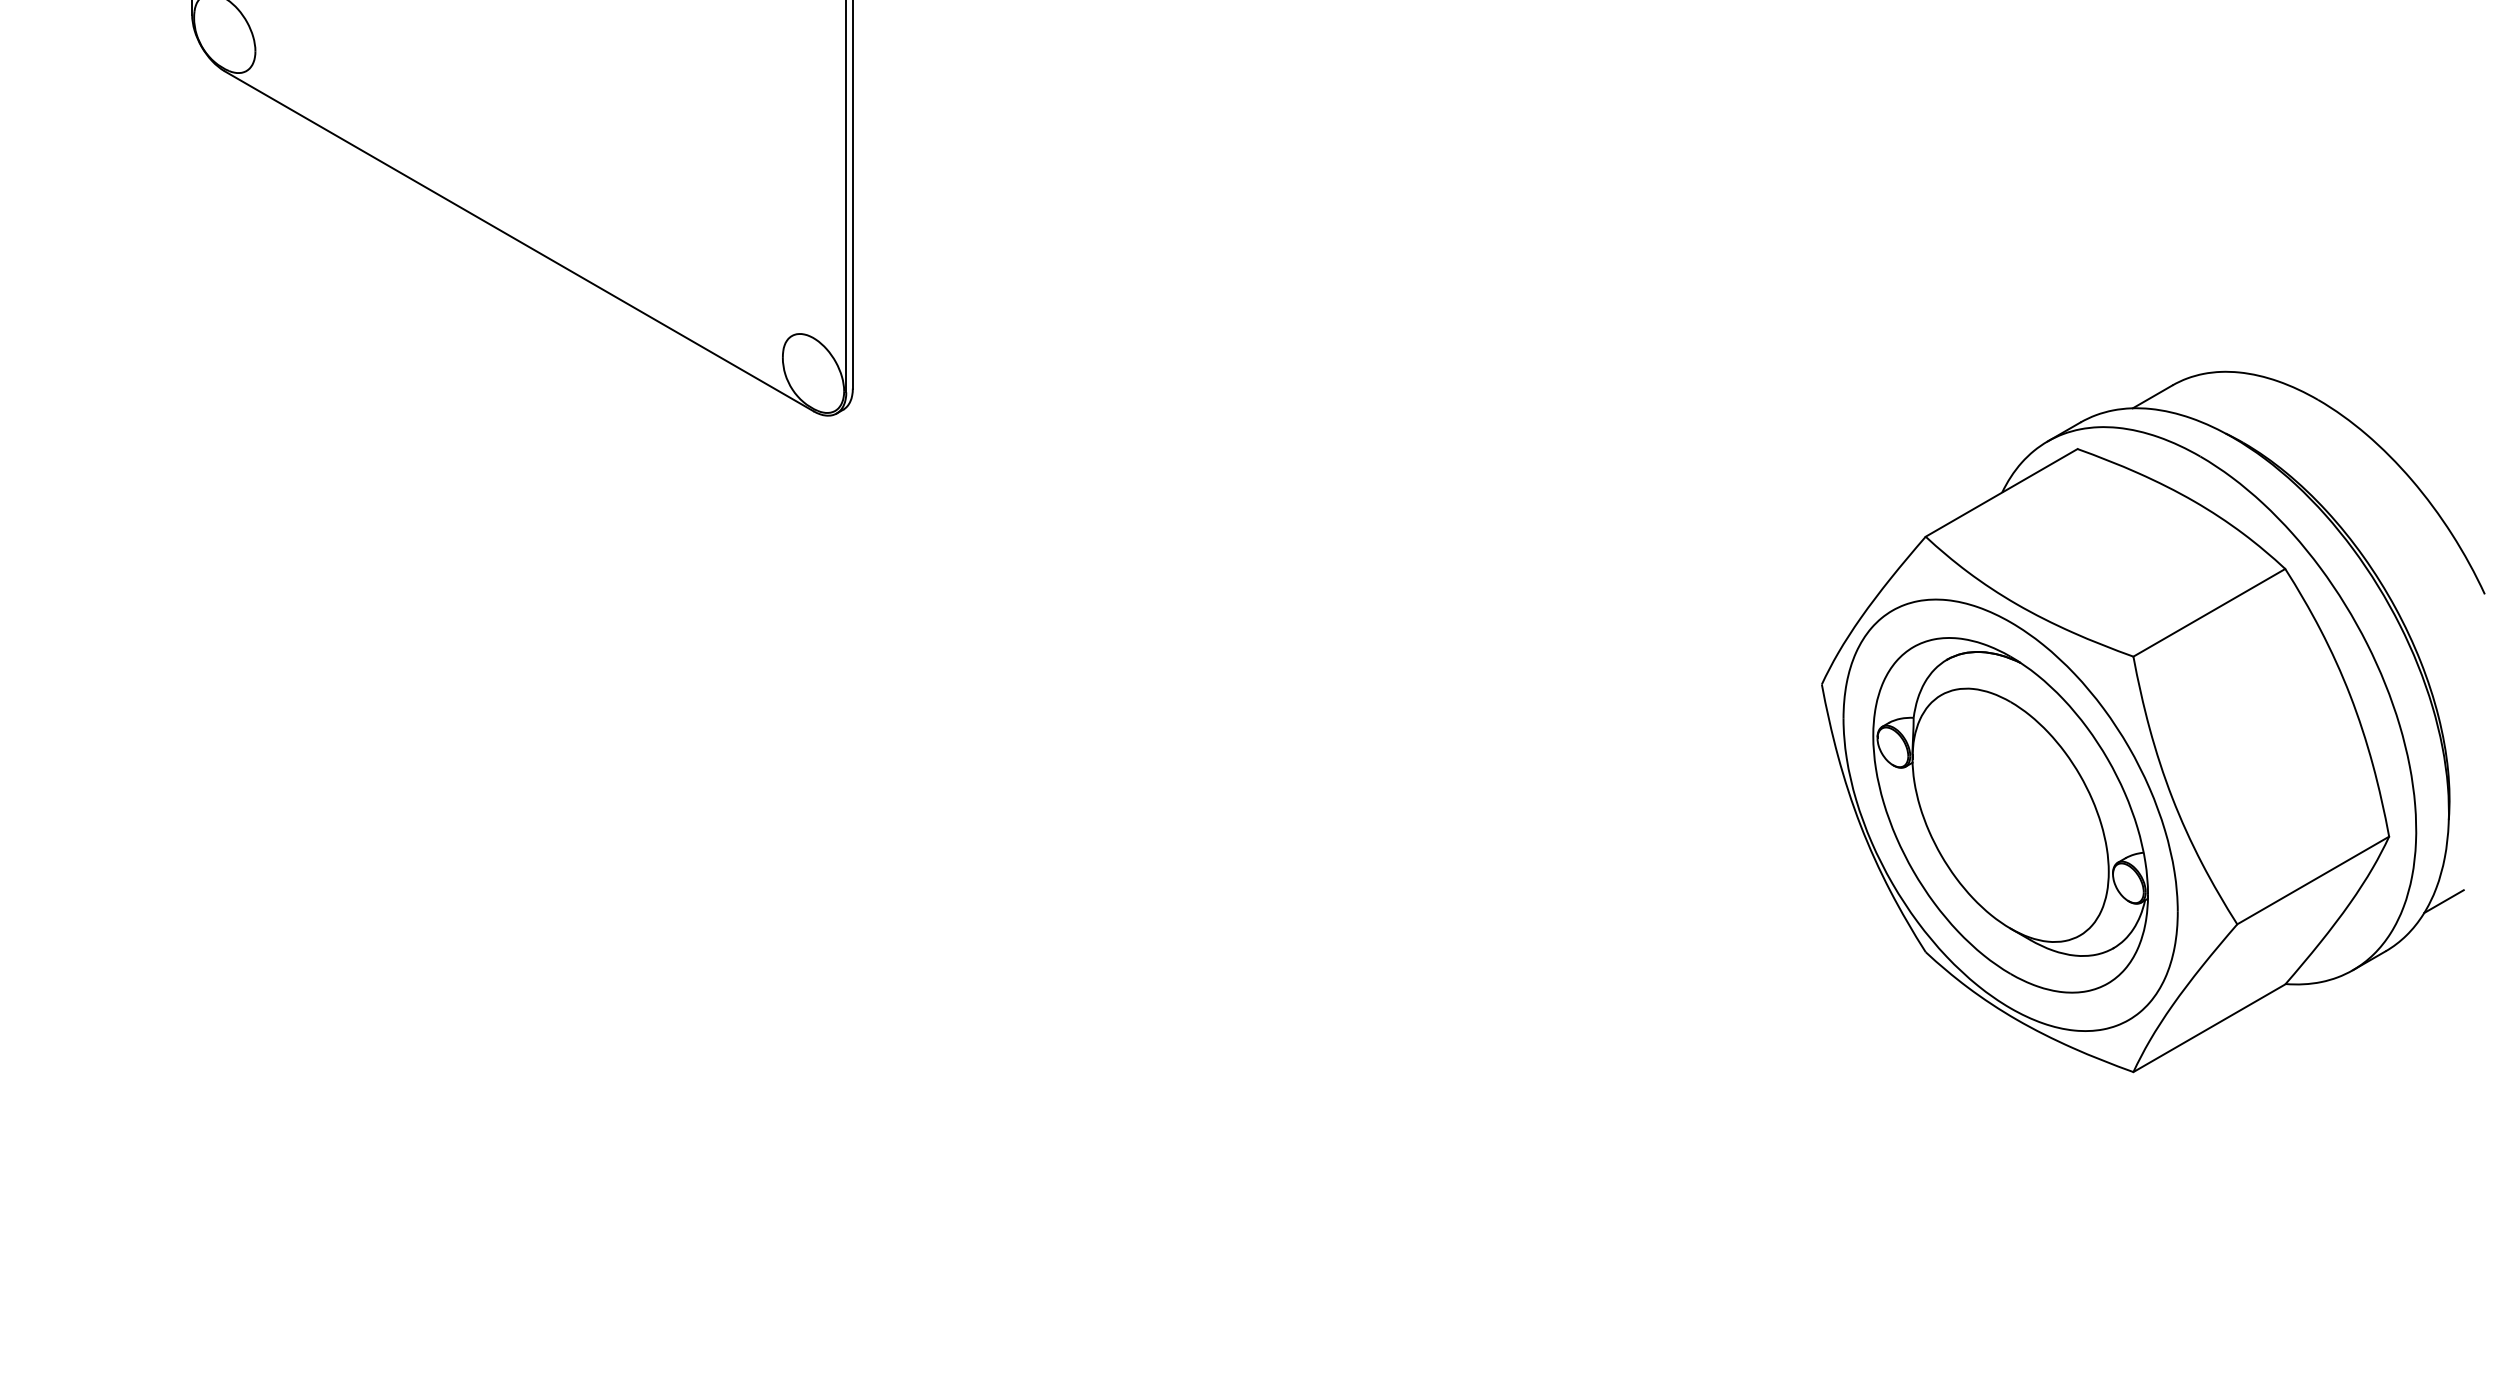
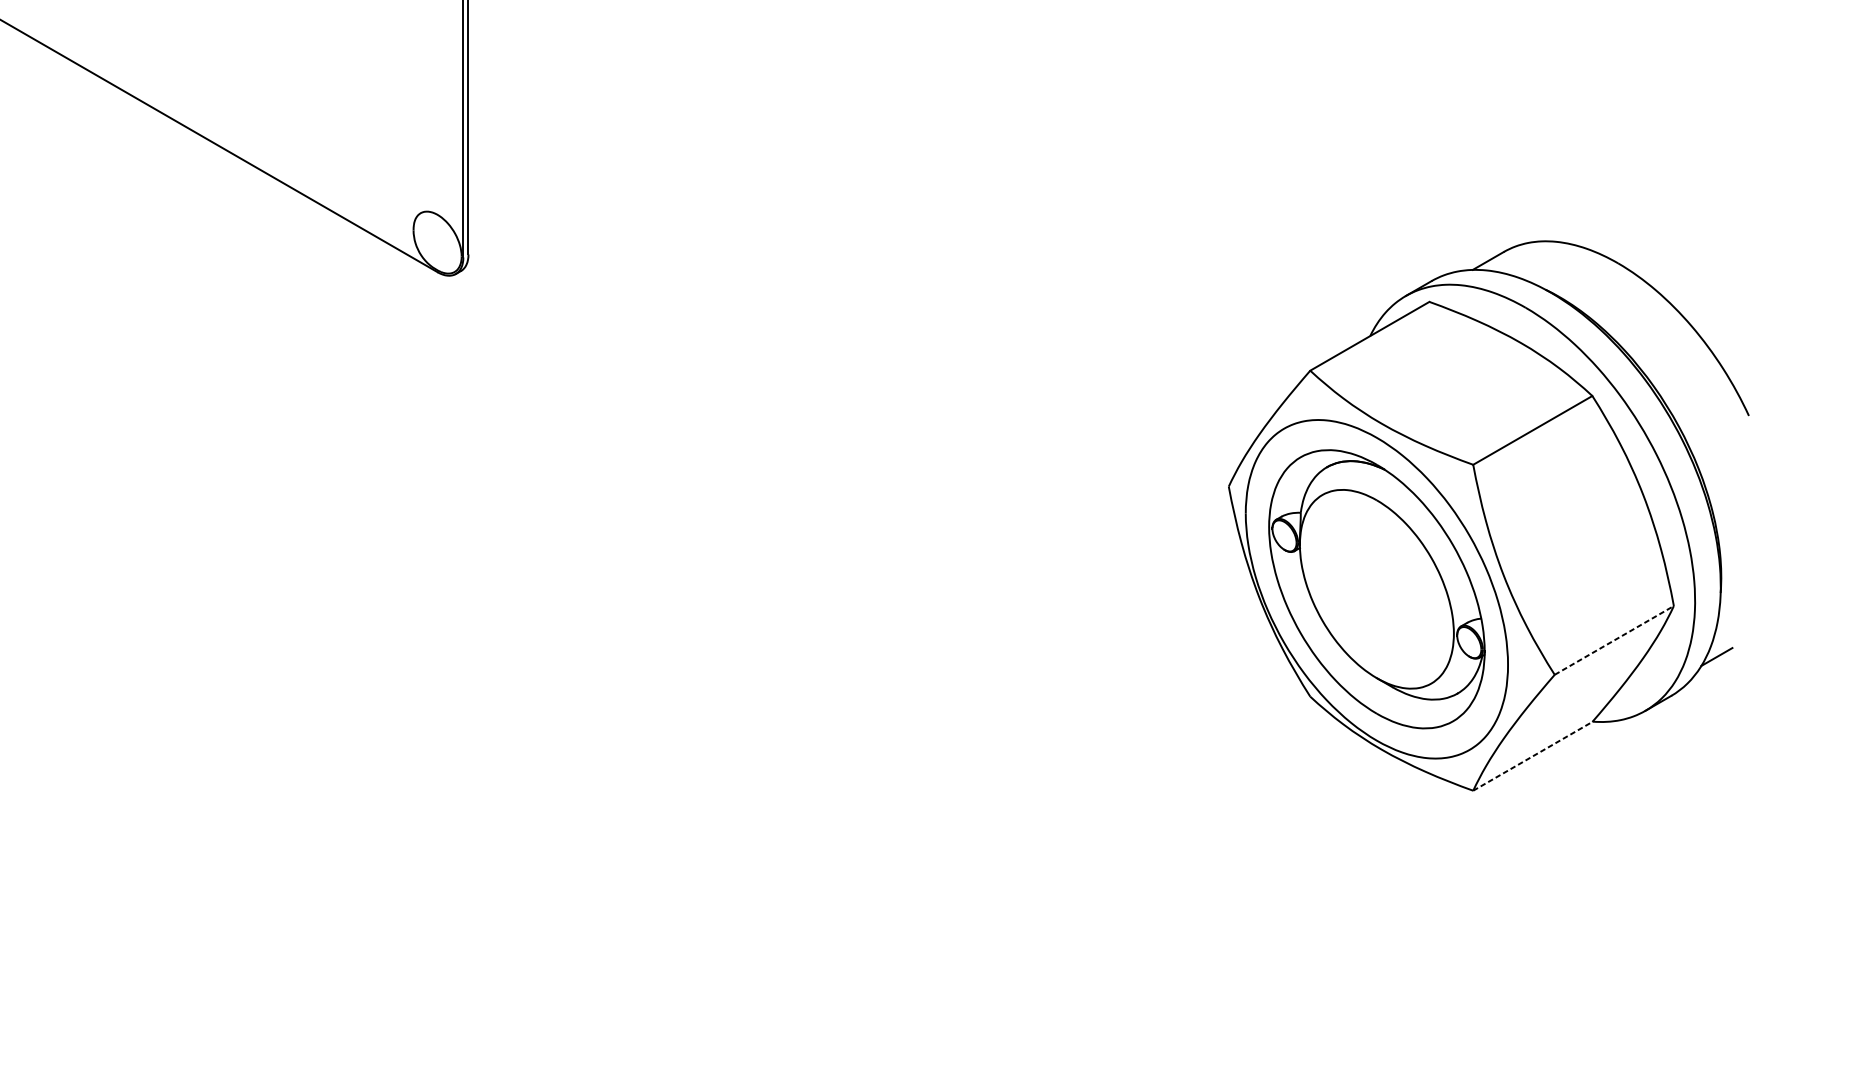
line: (2313, 880) -> (1614, 640), solid -> dashed
line: (2209, 1028) -> (1532, 756), solid -> dashed

